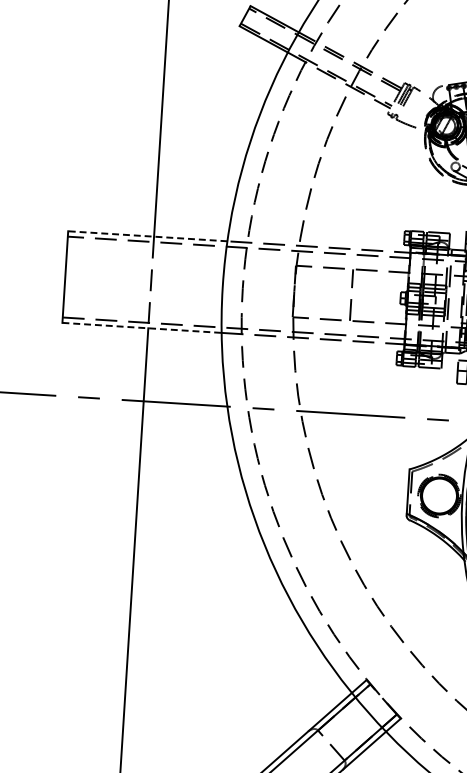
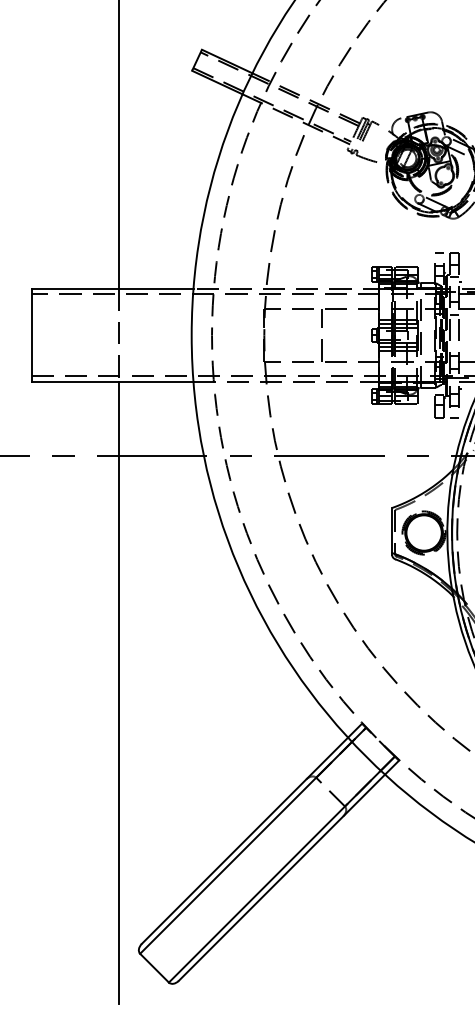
line: (147, 236) -> (112, 289), dashed -> solid
line: (141, 327) -> (112, 381), dashed -> solid

